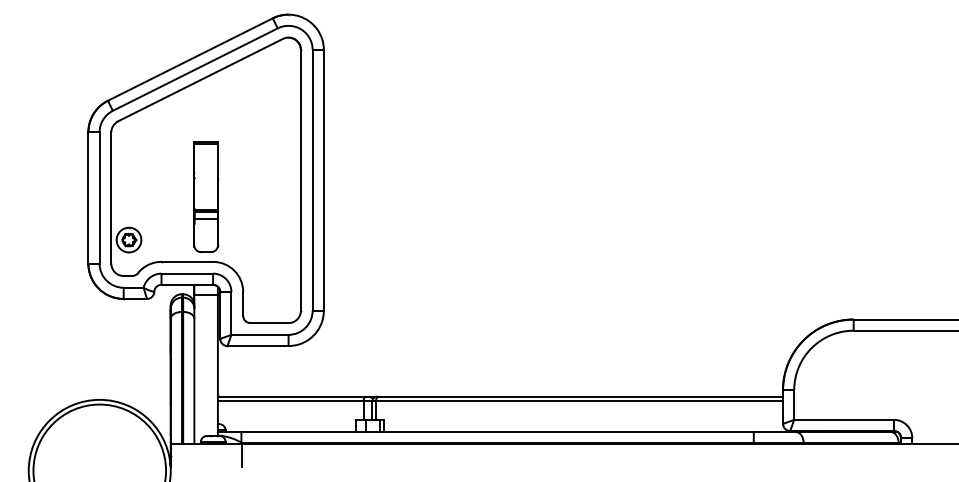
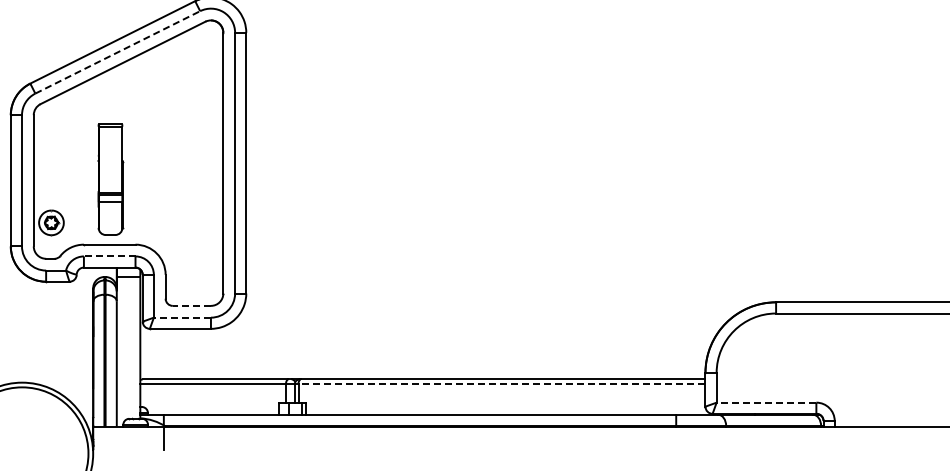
line: (195, 69) -> (117, 52), solid -> dashed
part: (206, 197) -> (110, 180), moved
line: (187, 273) -> (109, 256), solid -> dashed
line: (268, 323) -> (190, 306), solid -> dashed
line: (259, 334) -> (181, 317), solid -> dashed
line: (579, 401) -> (501, 384), solid -> dashed
line: (844, 419) -> (766, 402), solid -> dashed

